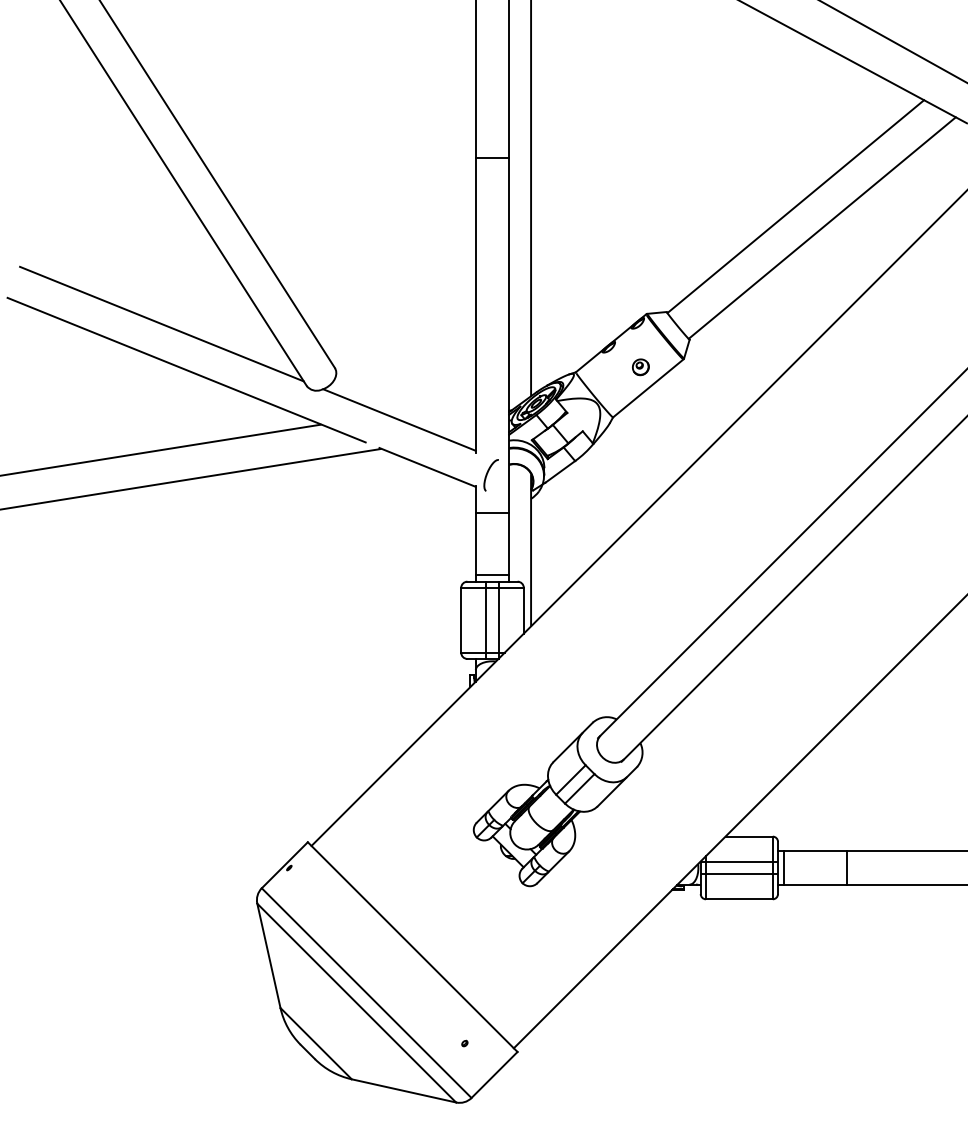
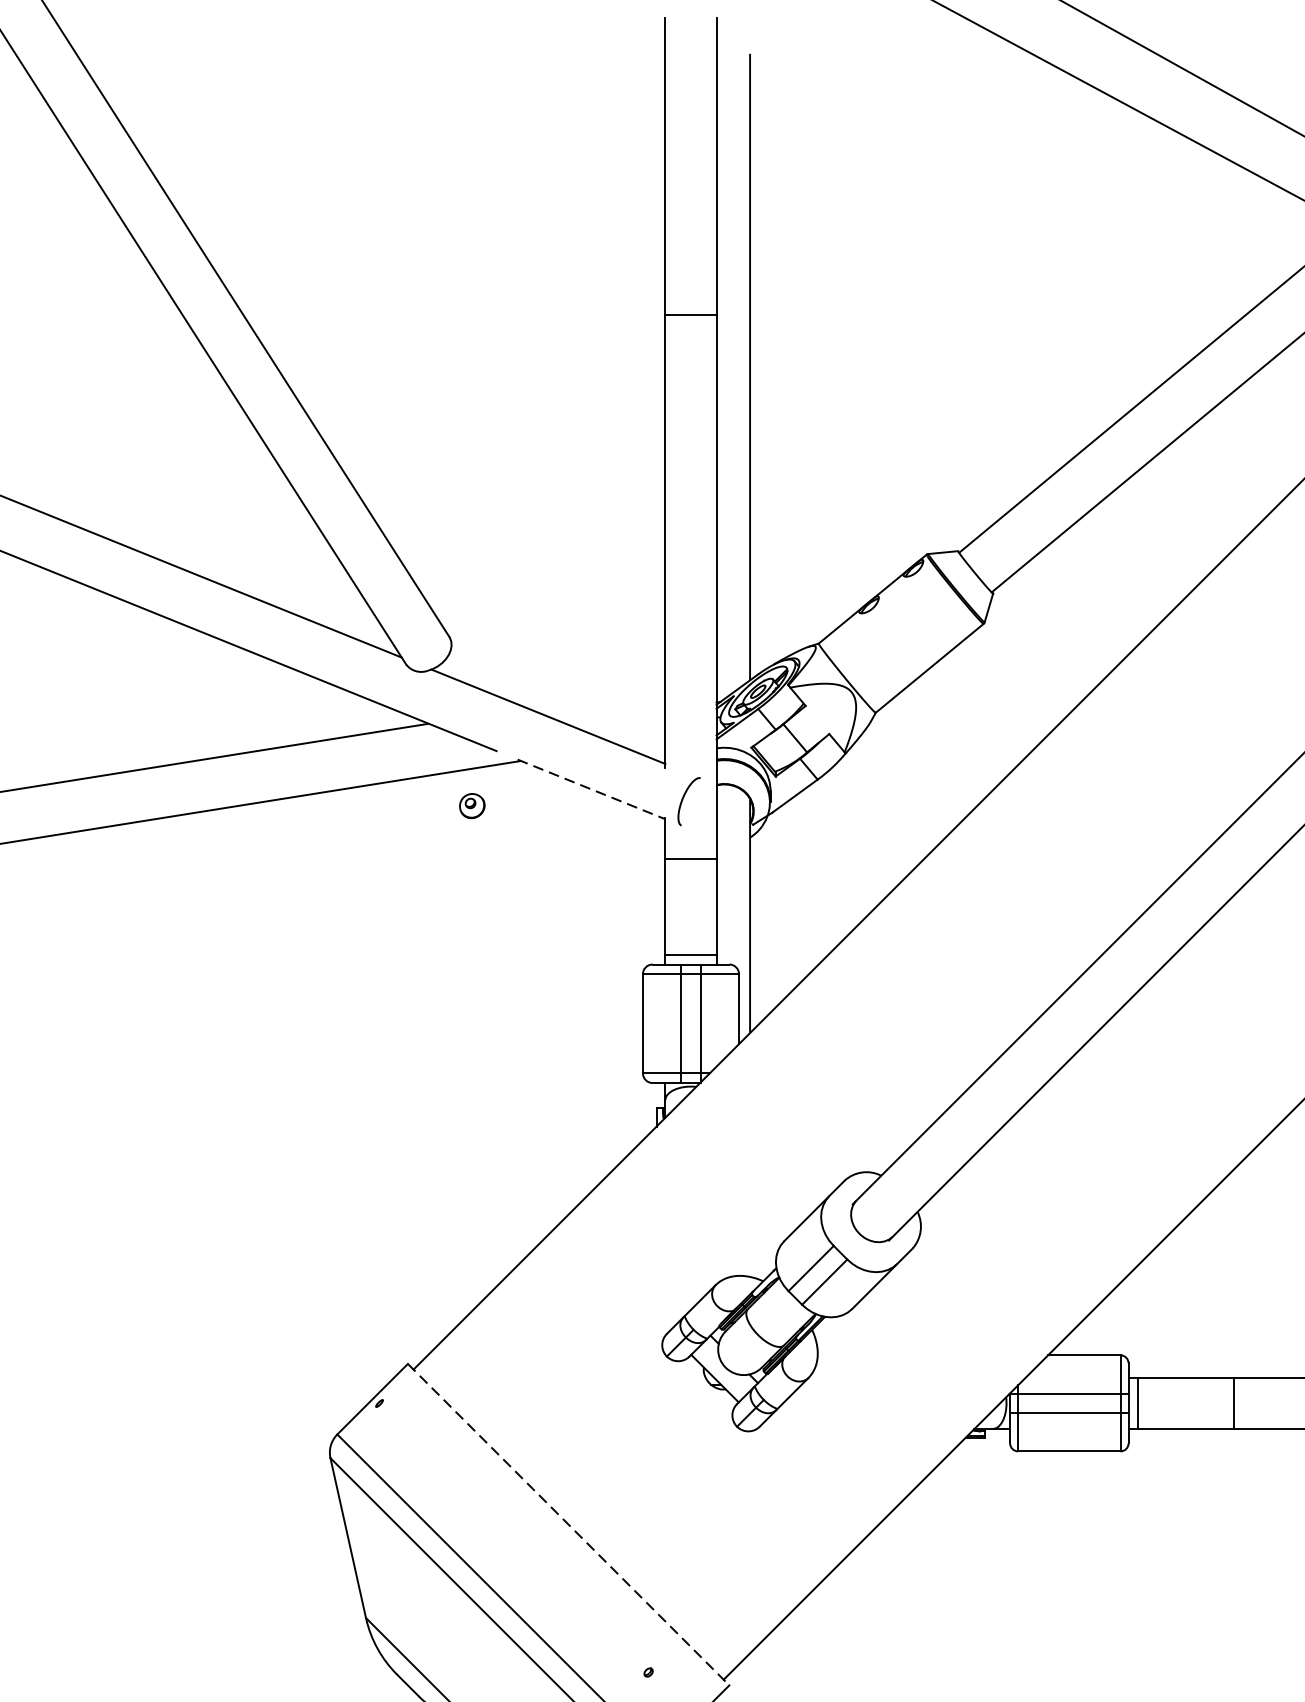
part: (640, 367) -> (471, 806), moved
line: (427, 467) -> (591, 789), solid -> dashed
line: (413, 947) -> (569, 1525), solid -> dashed

